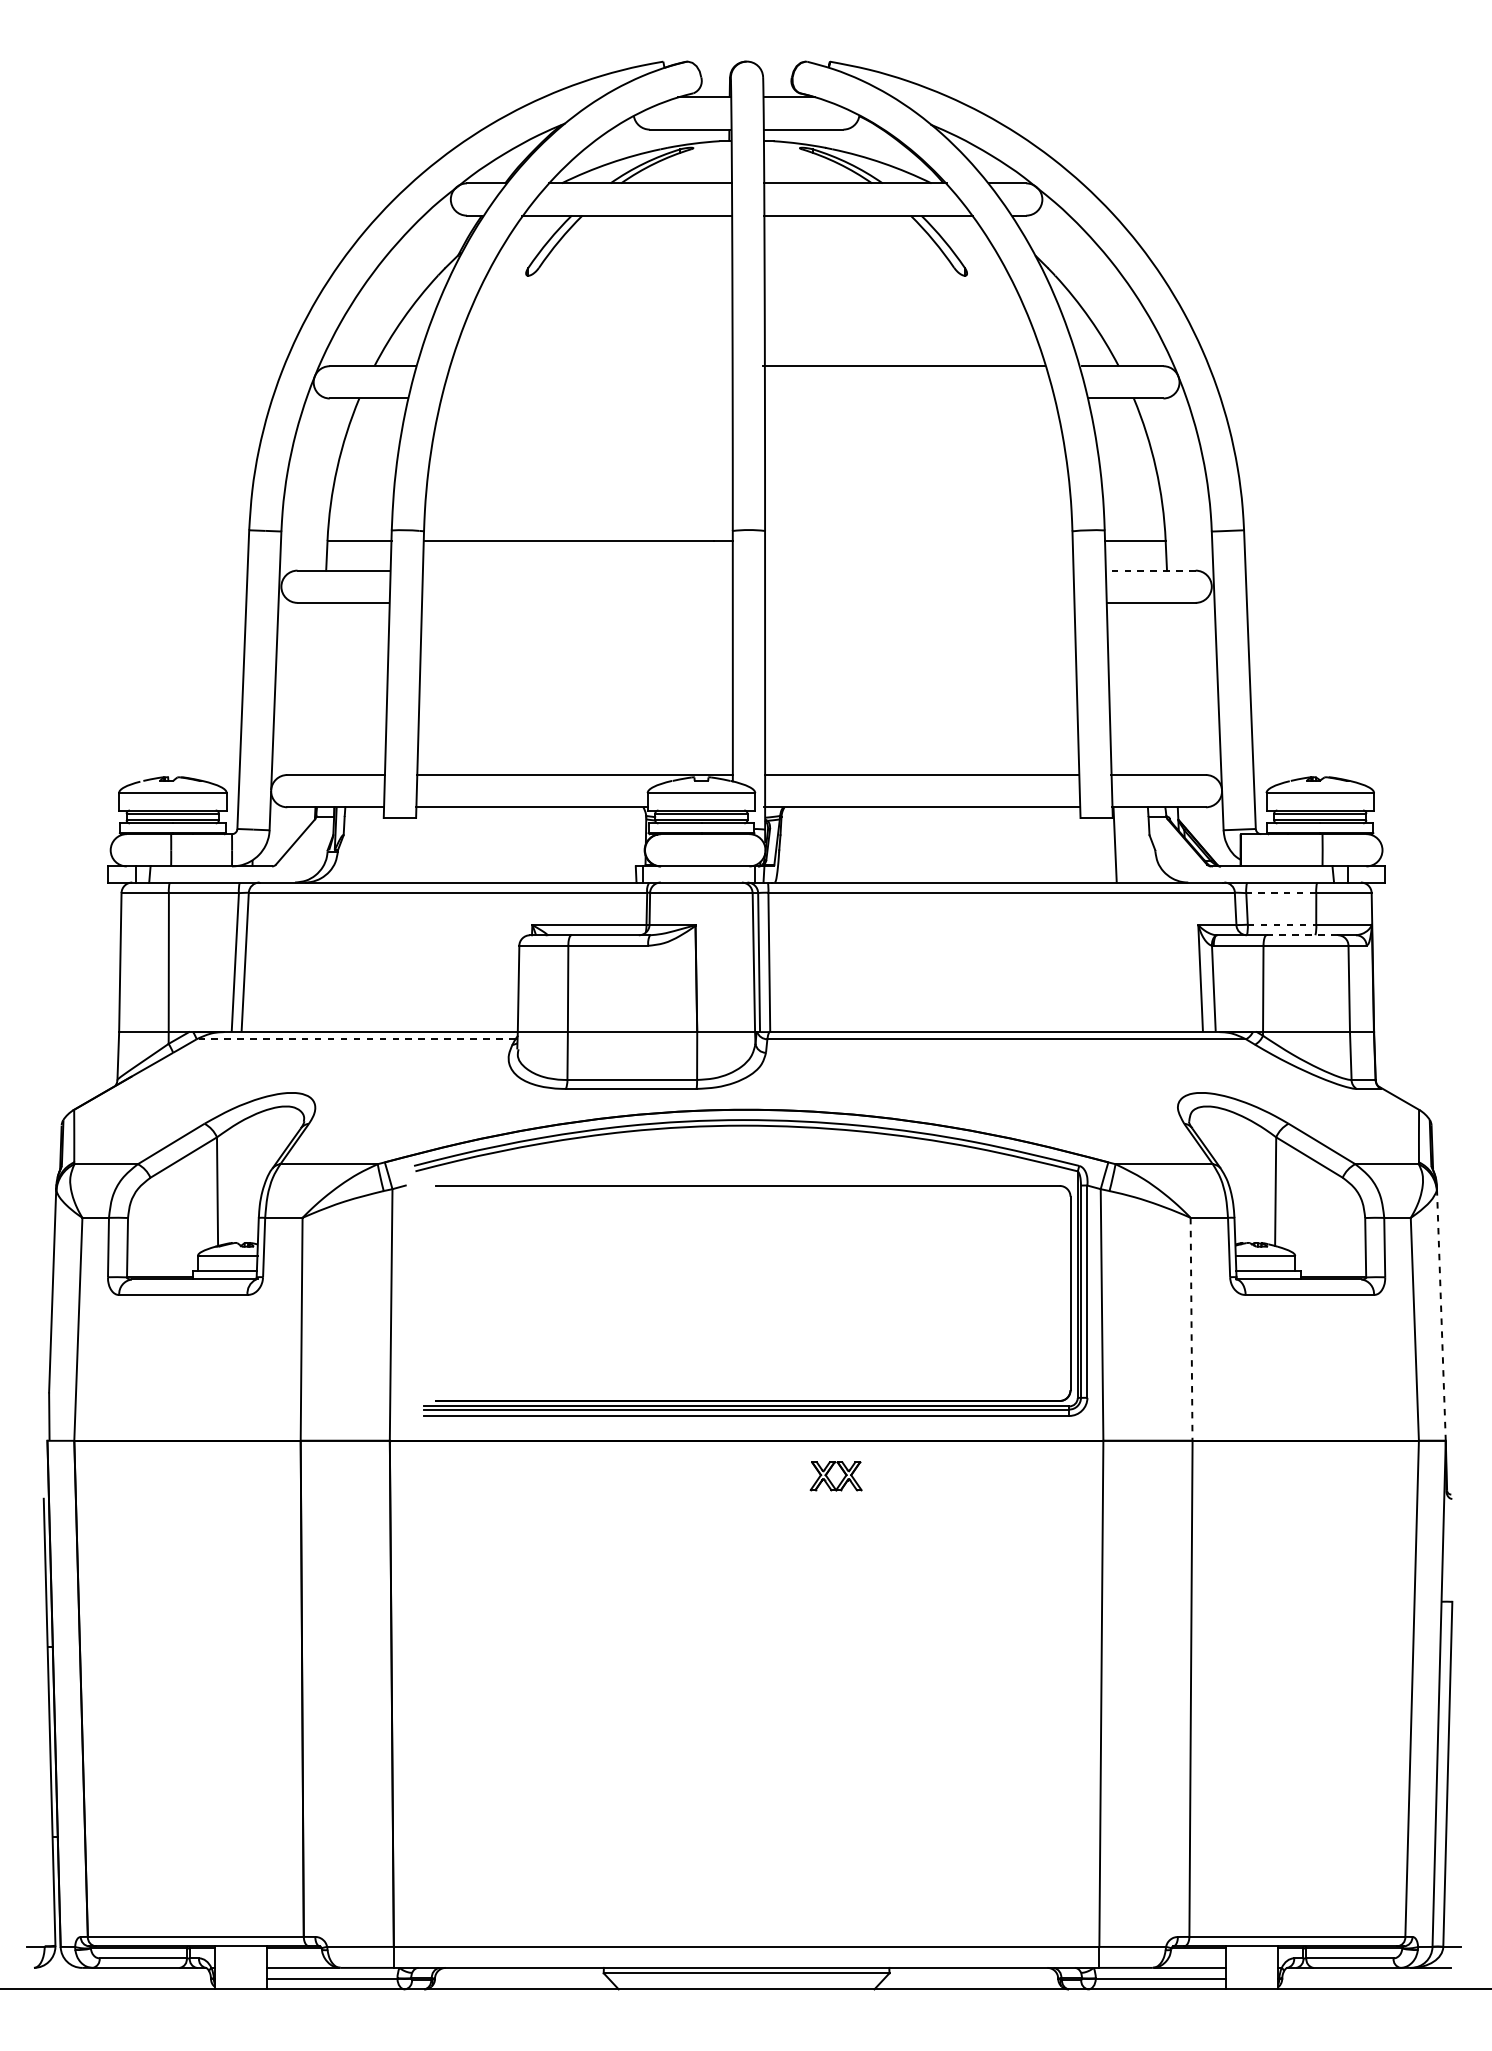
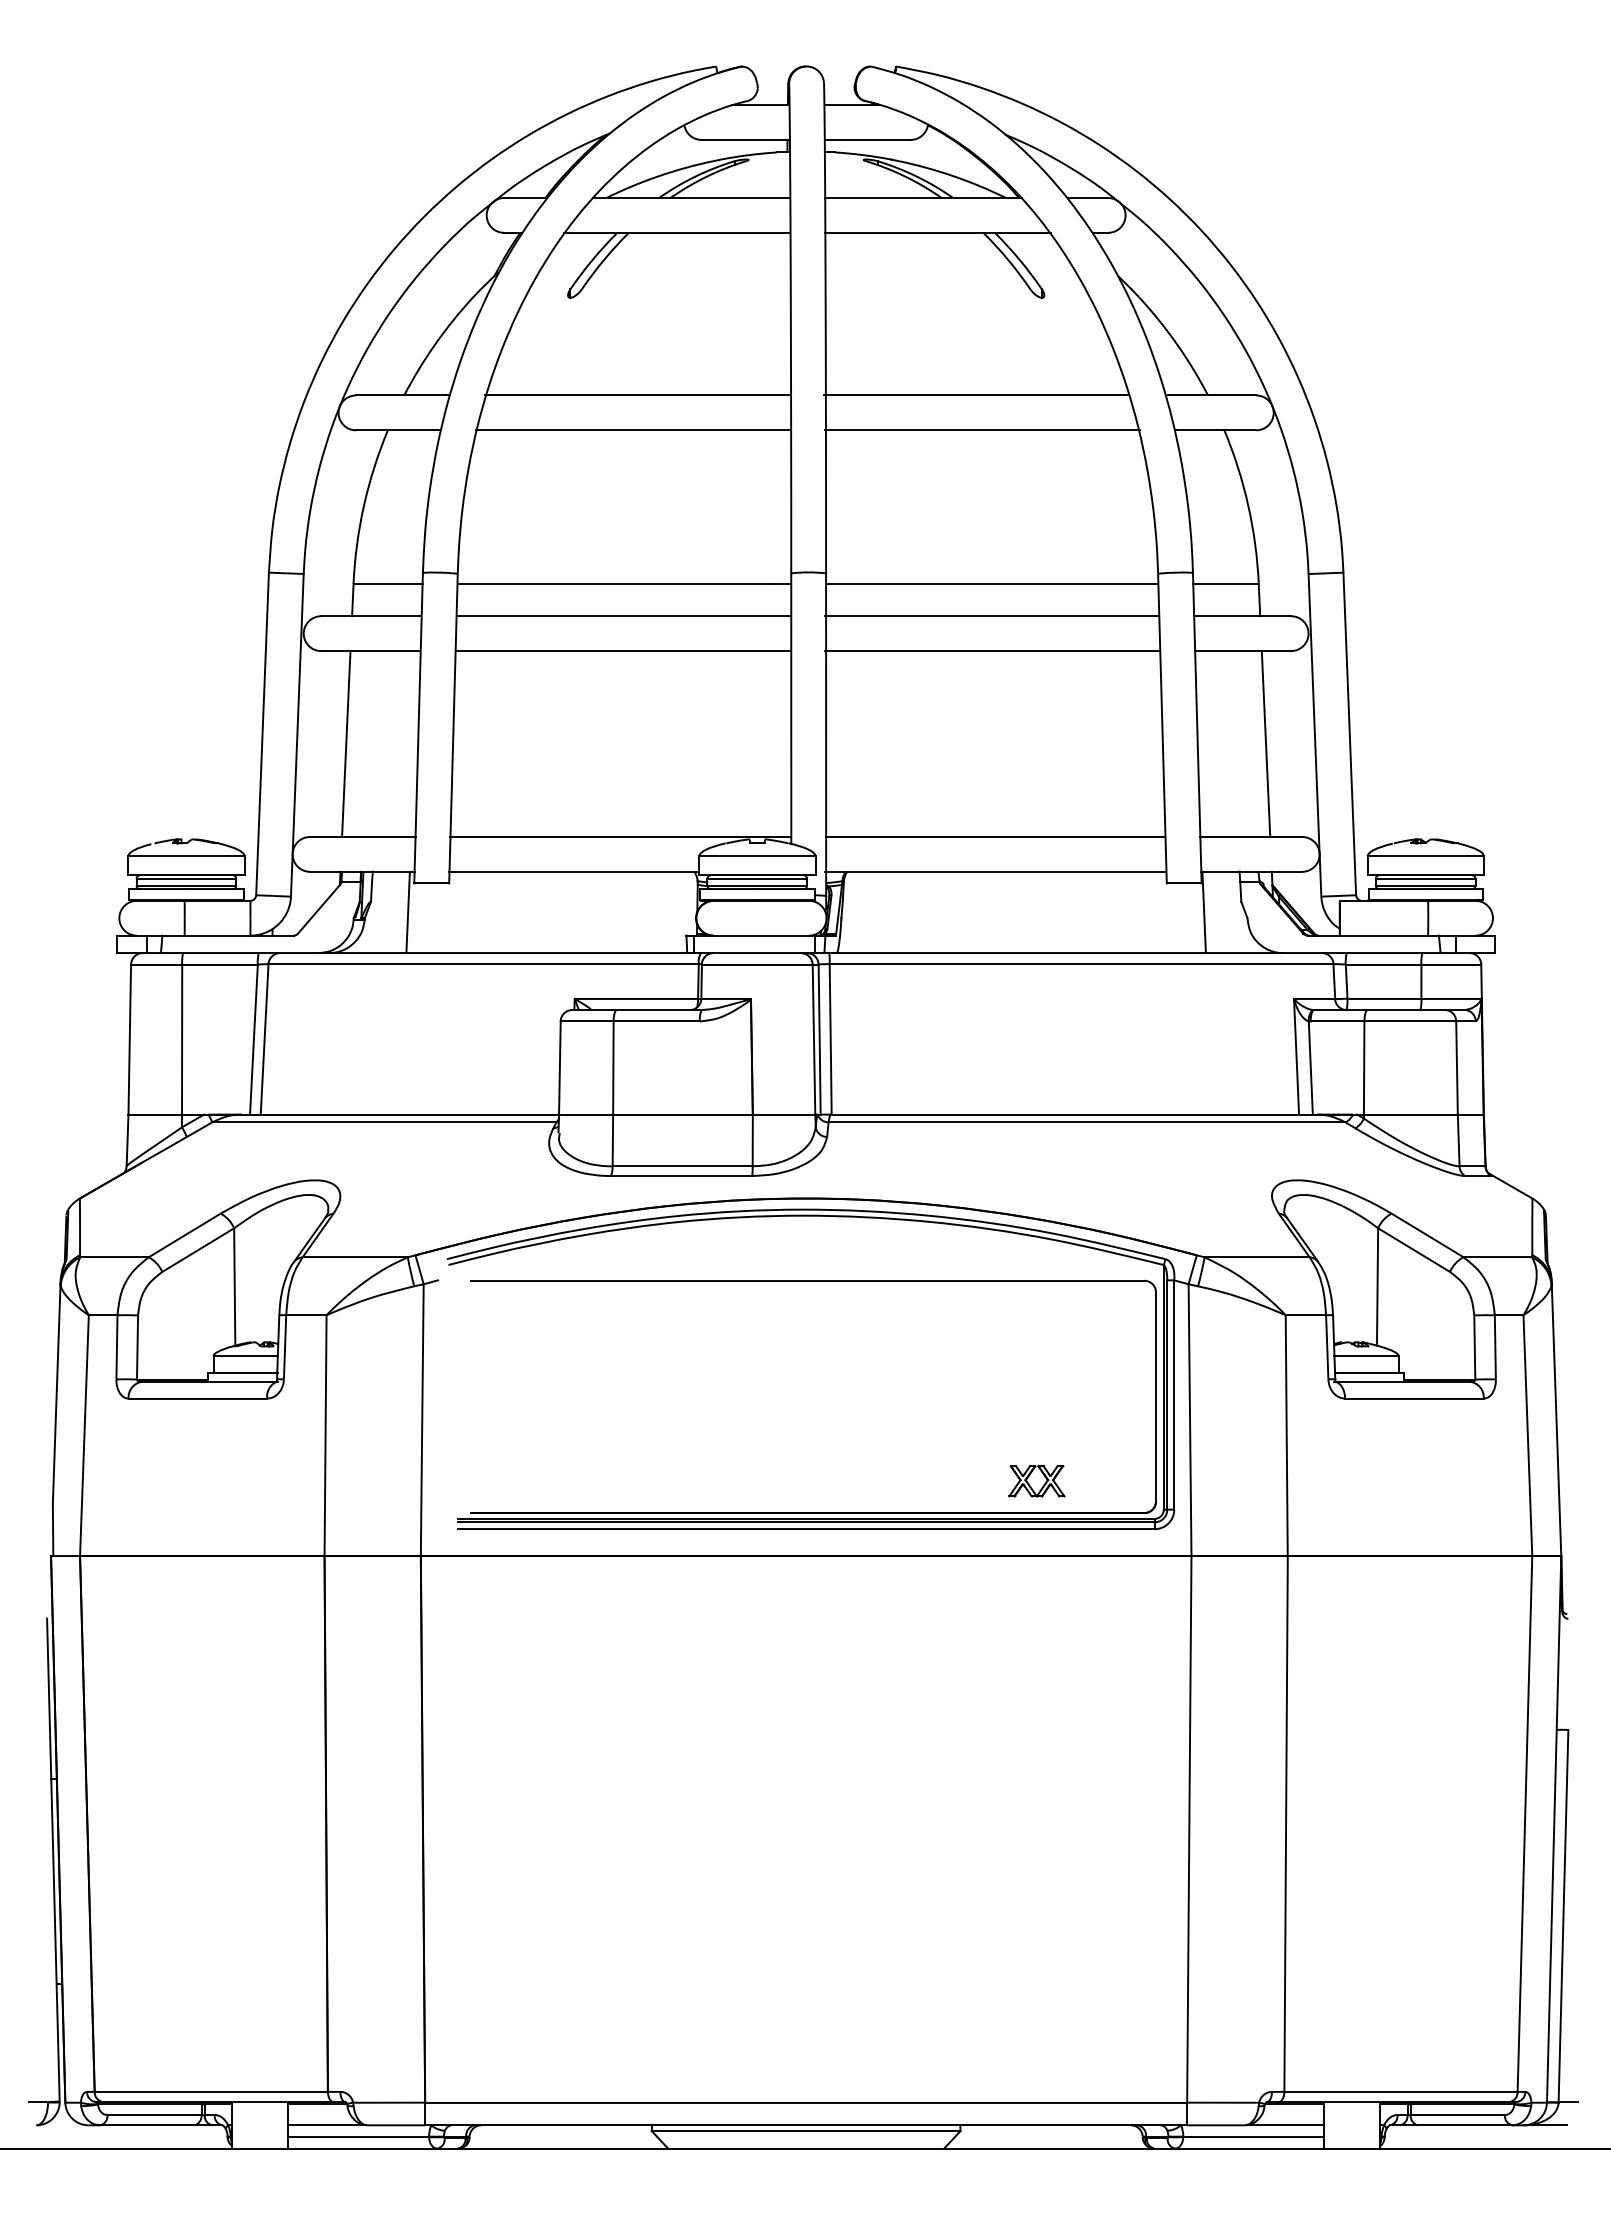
line: (590, 366) -> (637, 395), added
line: (586, 398) -> (633, 430), added
line: (909, 398) -> (982, 430), added
line: (919, 541) -> (992, 584), added
line: (577, 570) -> (623, 616), added
line: (918, 570) -> (991, 616), added
line: (1150, 570) -> (1242, 616), dashed -> solid
line: (577, 603) -> (623, 651), added
line: (919, 603) -> (992, 651), added
line: (321, 688) -> (346, 743), added
line: (1171, 688) -> (1265, 743), added
line: (377, 844) -> (407, 912), added
line: (1281, 893) -> (1383, 964), dashed -> solid
line: (1282, 924) -> (1384, 998), dashed -> solid
line: (1302, 935) -> (1406, 1010), dashed -> solid
line: (355, 1039) -> (383, 1122), dashed -> solid
line: (1441, 1315) -> (1556, 1420), dashed -> solid
line: (1191, 1330) -> (1286, 1436), dashed -> solid
part: (835, 1476) -> (1036, 1481), moved

